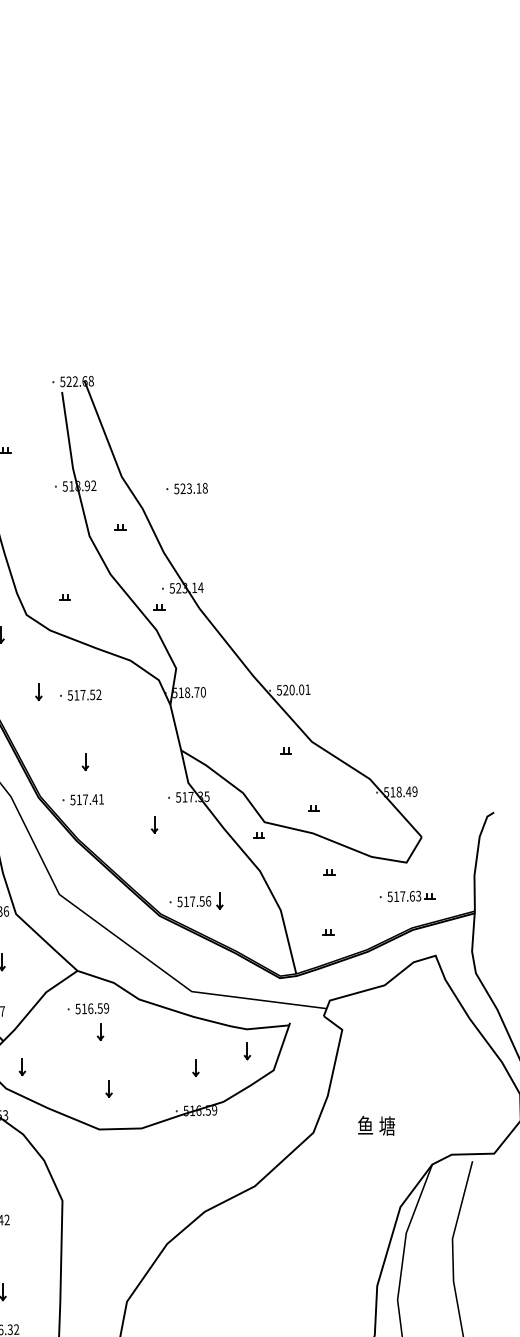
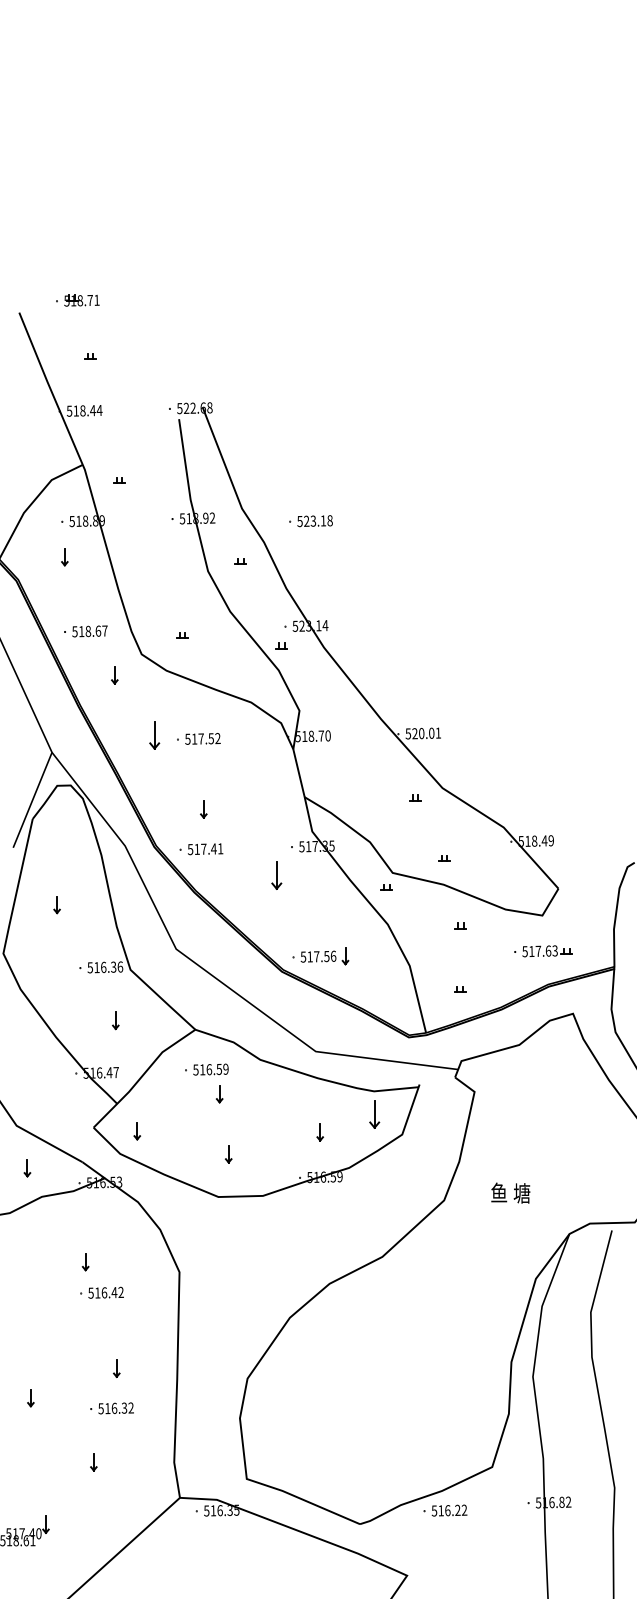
part: (38, 691) -> (154, 735), size x1.6
part: (154, 824) -> (276, 875), size x1.6
part: (247, 1051) -> (374, 1114), size x1.6

